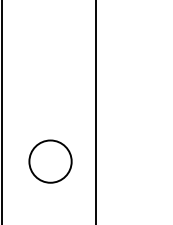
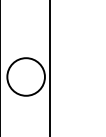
circle: (49, 160) -> (25, 76), size x1.67

